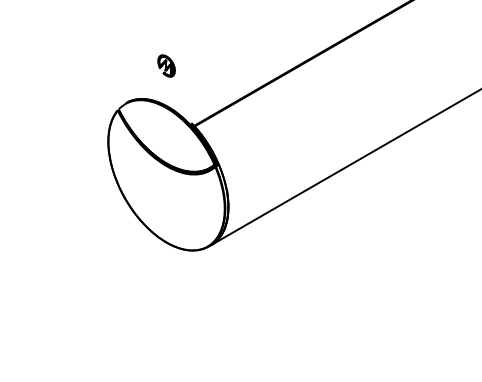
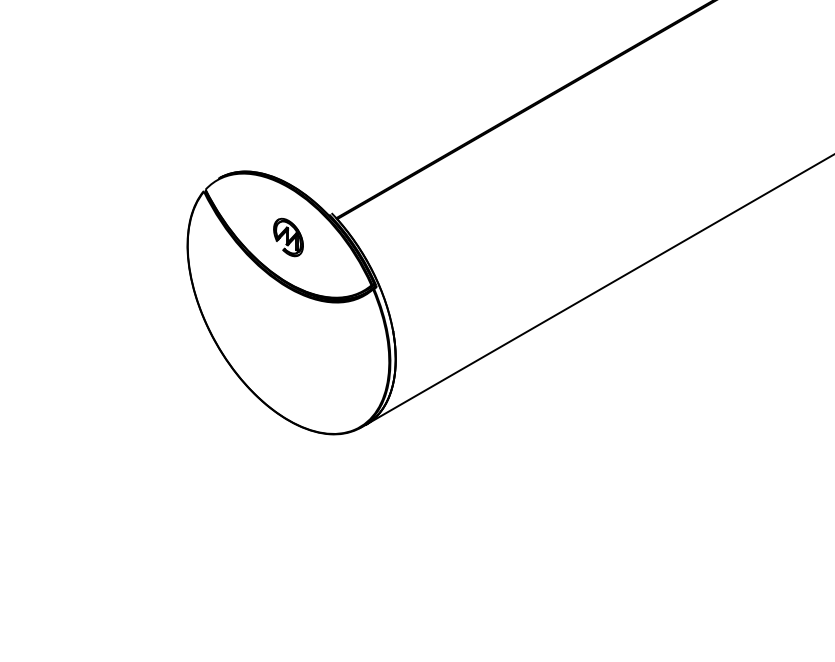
part: (166, 65) -> (288, 236), moved

